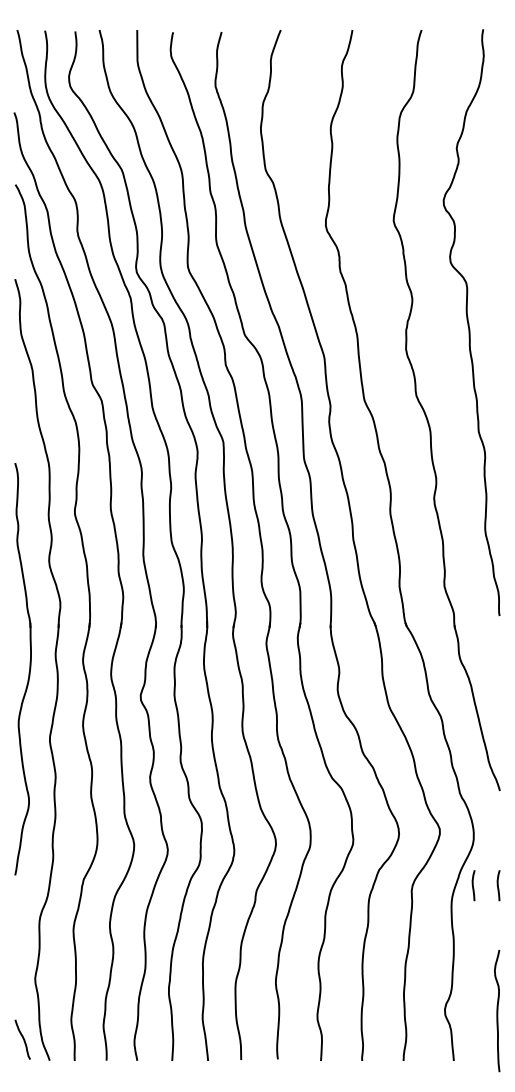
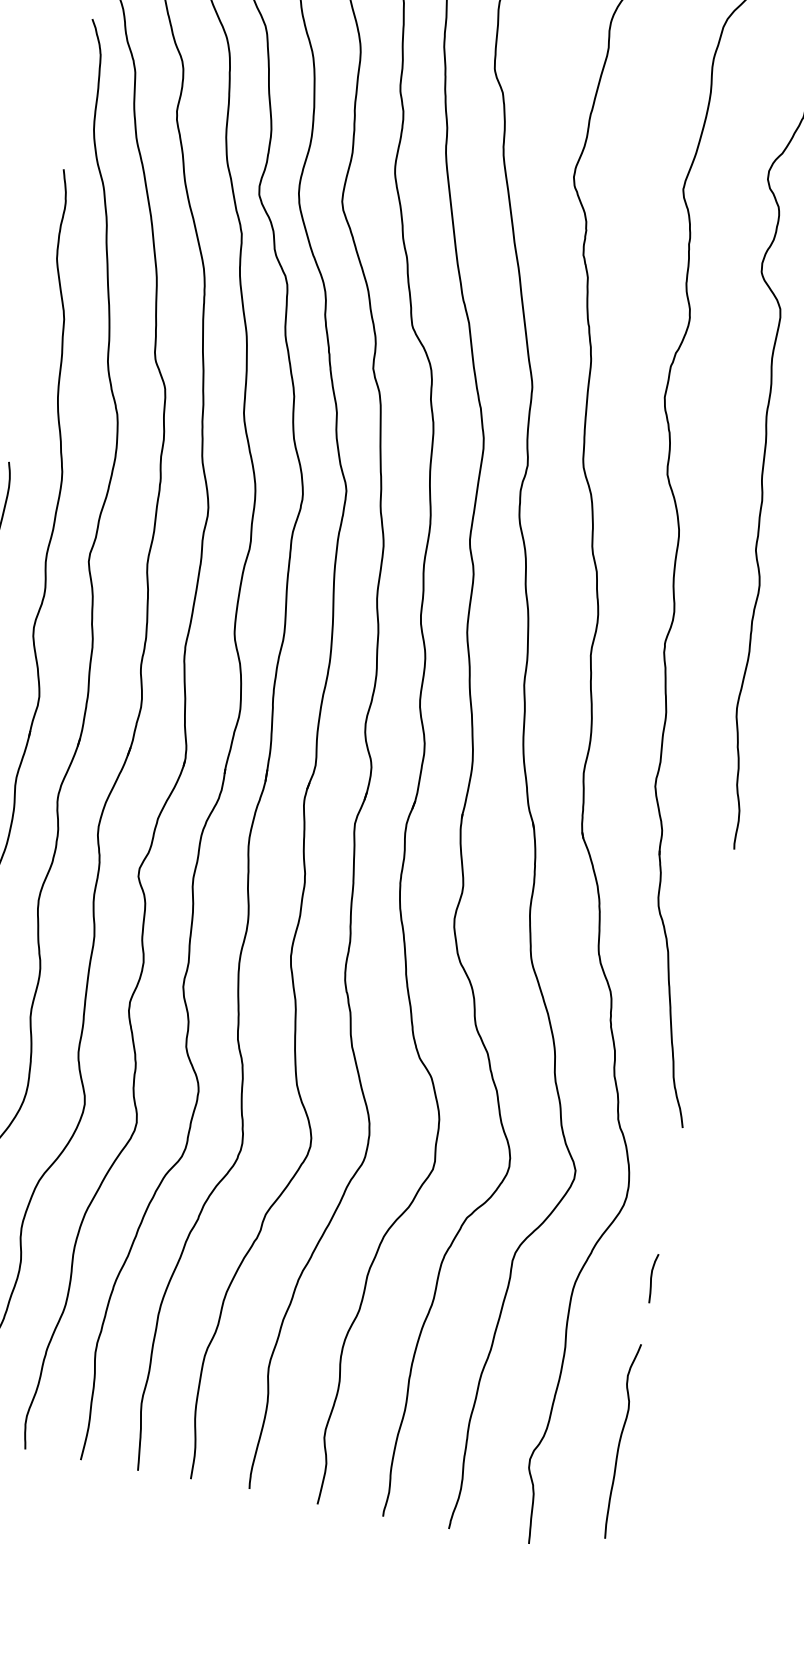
curve: (473, 885) -> (612, 1270), removed
curve: (497, 1011) -> (619, 1441), moved

